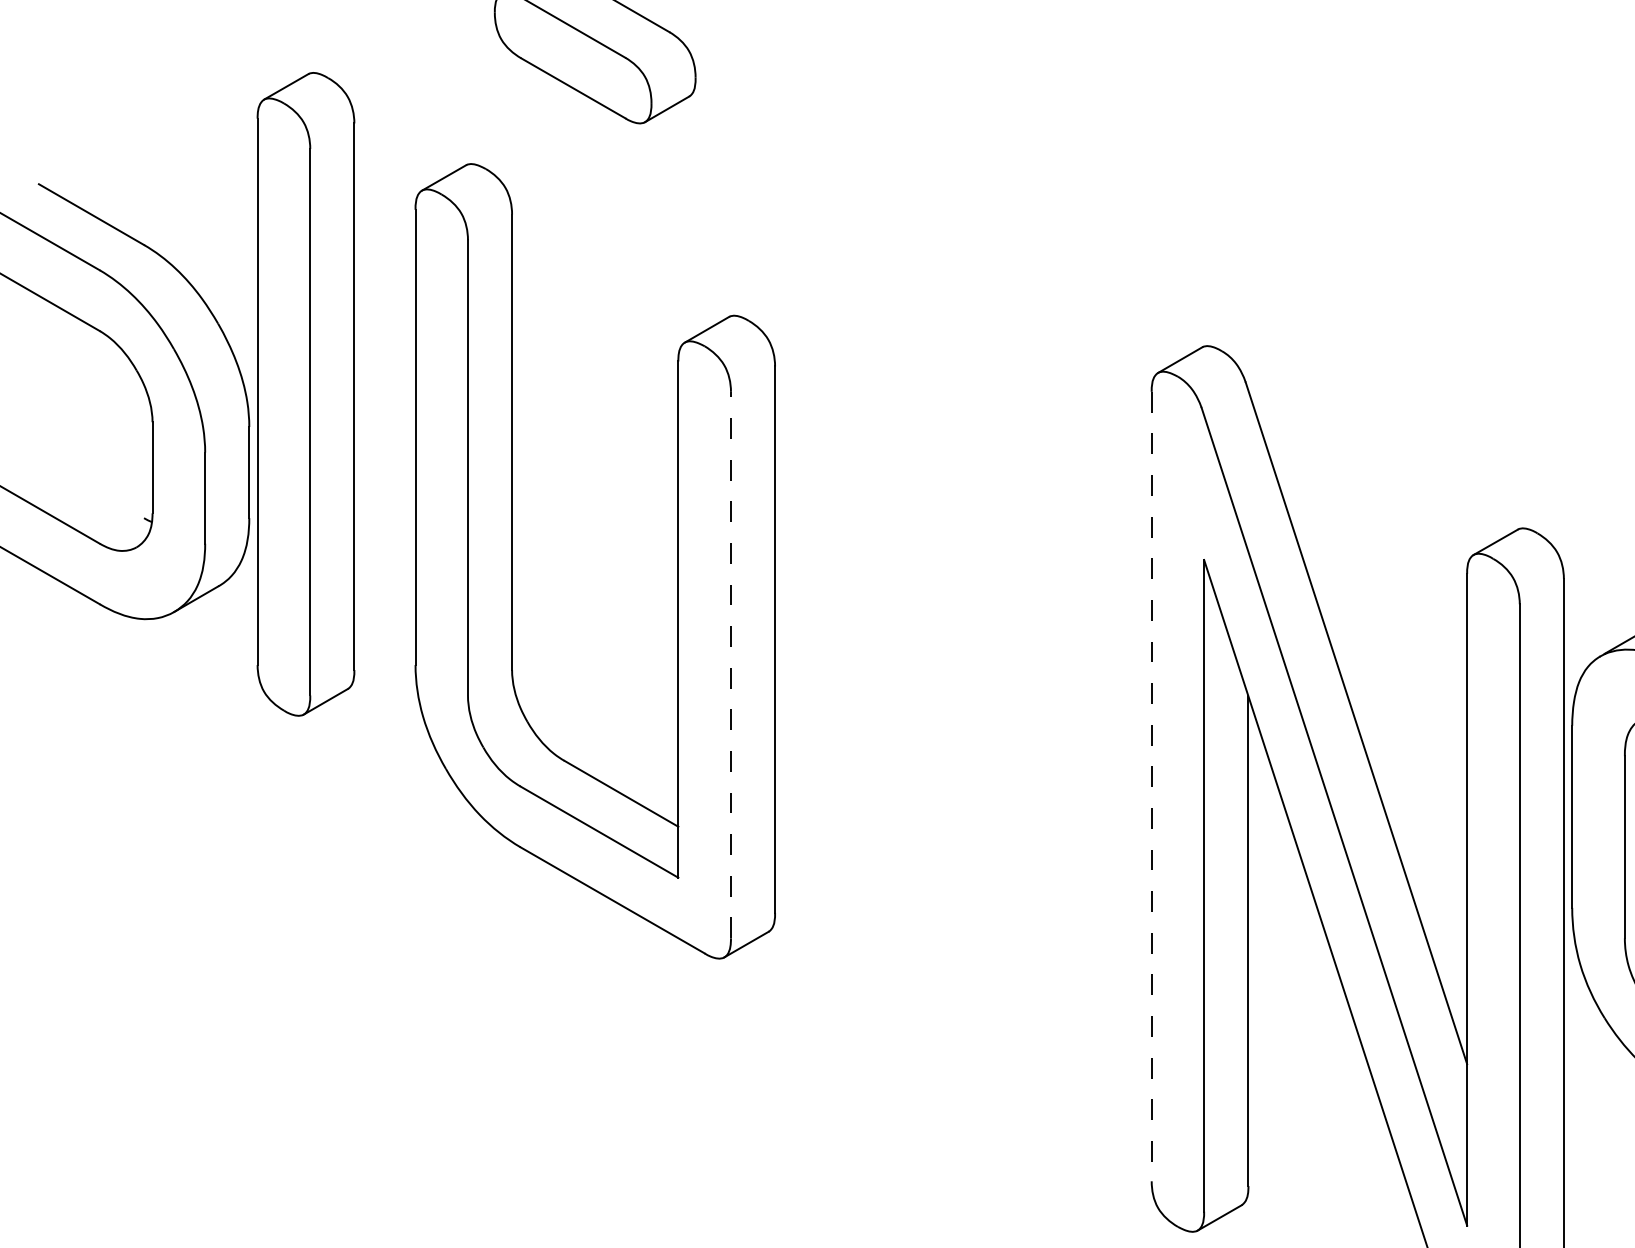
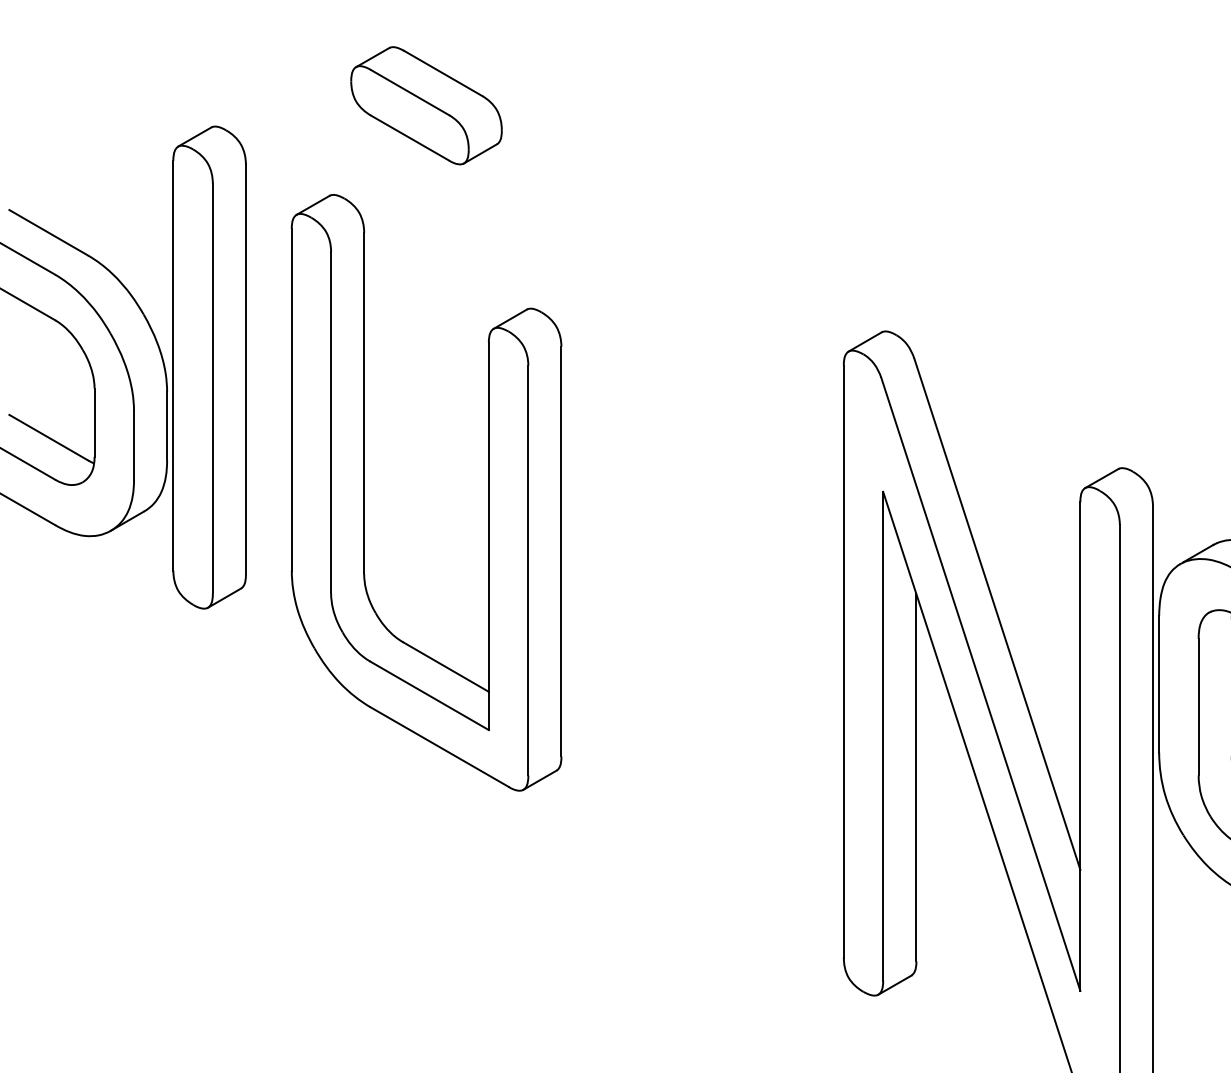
line: (91, 487) -> (48, 437), added
line: (731, 664) -> (528, 570), dashed -> solid
line: (1151, 786) -> (843, 661), dashed -> solid

